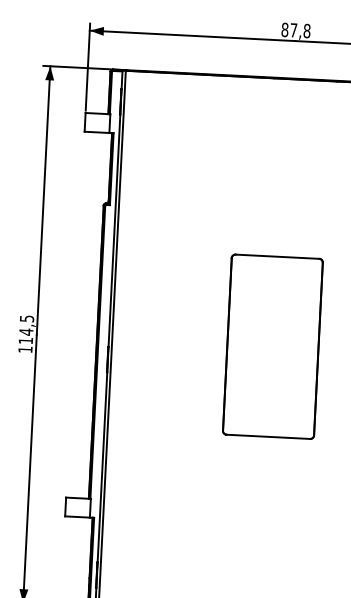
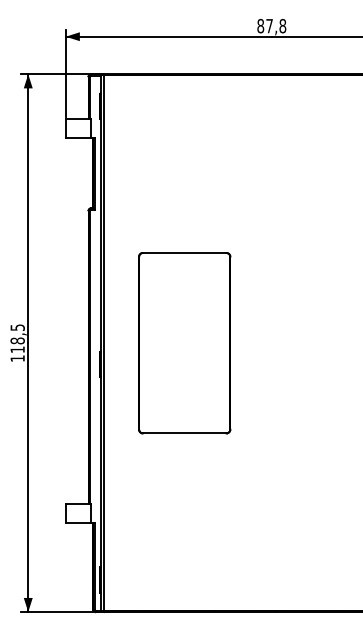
text: (26, 331) -> (17, 340), 114,5 -> 118,5
part: (272, 347) -> (184, 343), moved

